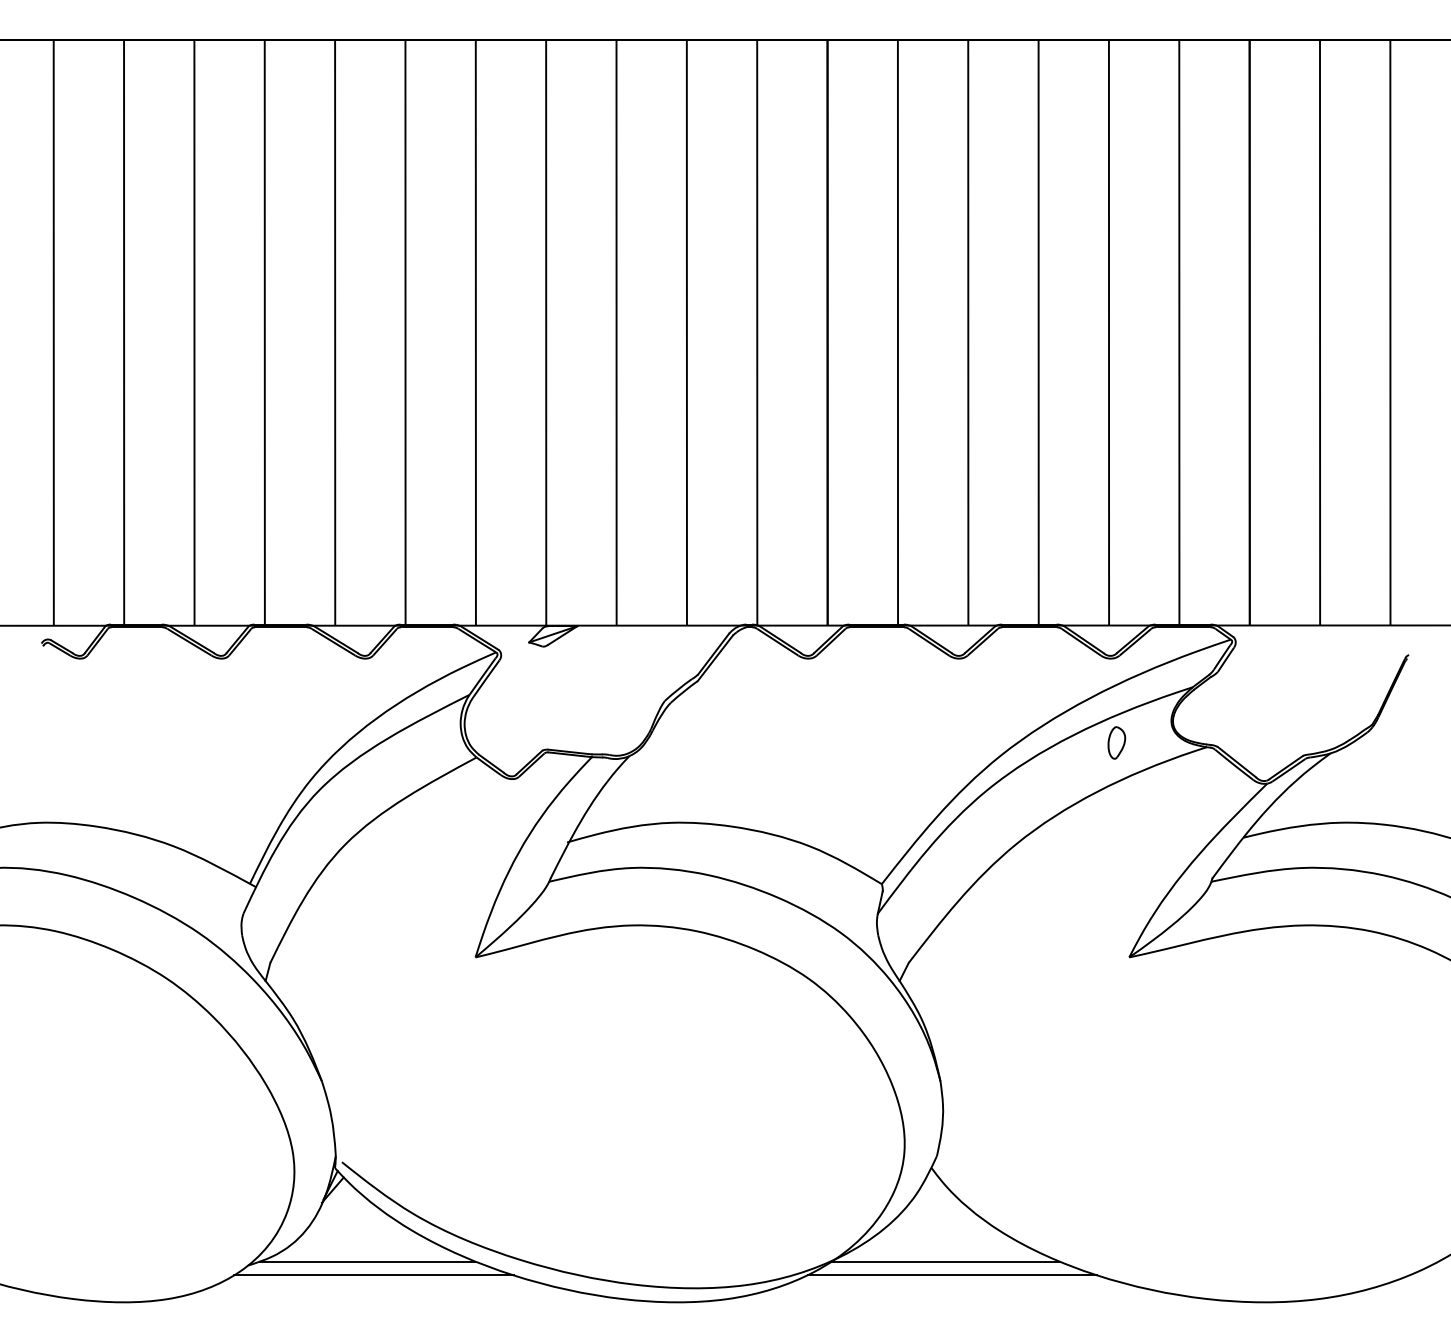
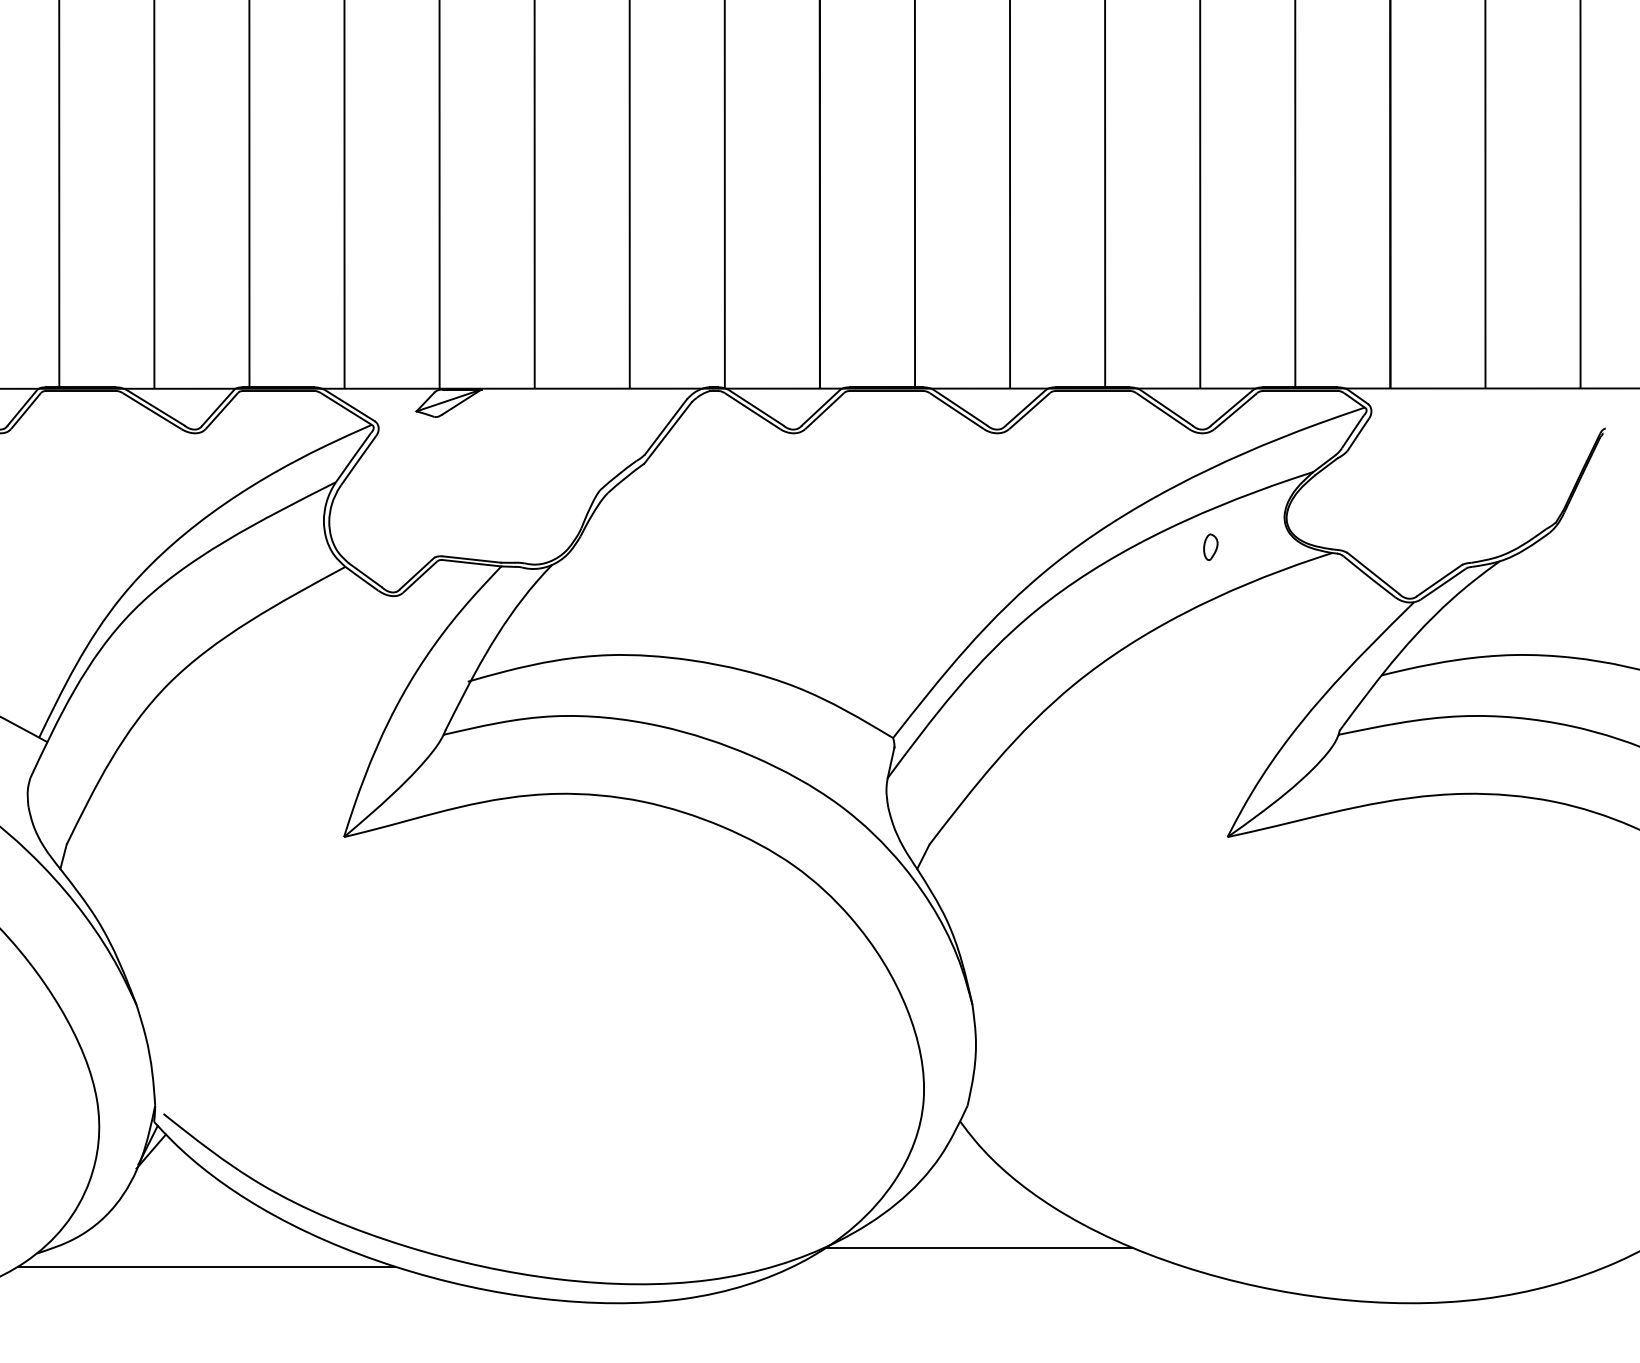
part: (1116, 742) -> (1210, 546), size x0.6
line: (367, 1261) -> (198, 1248), removed
line: (951, 1275) -> (987, 1266), removed

